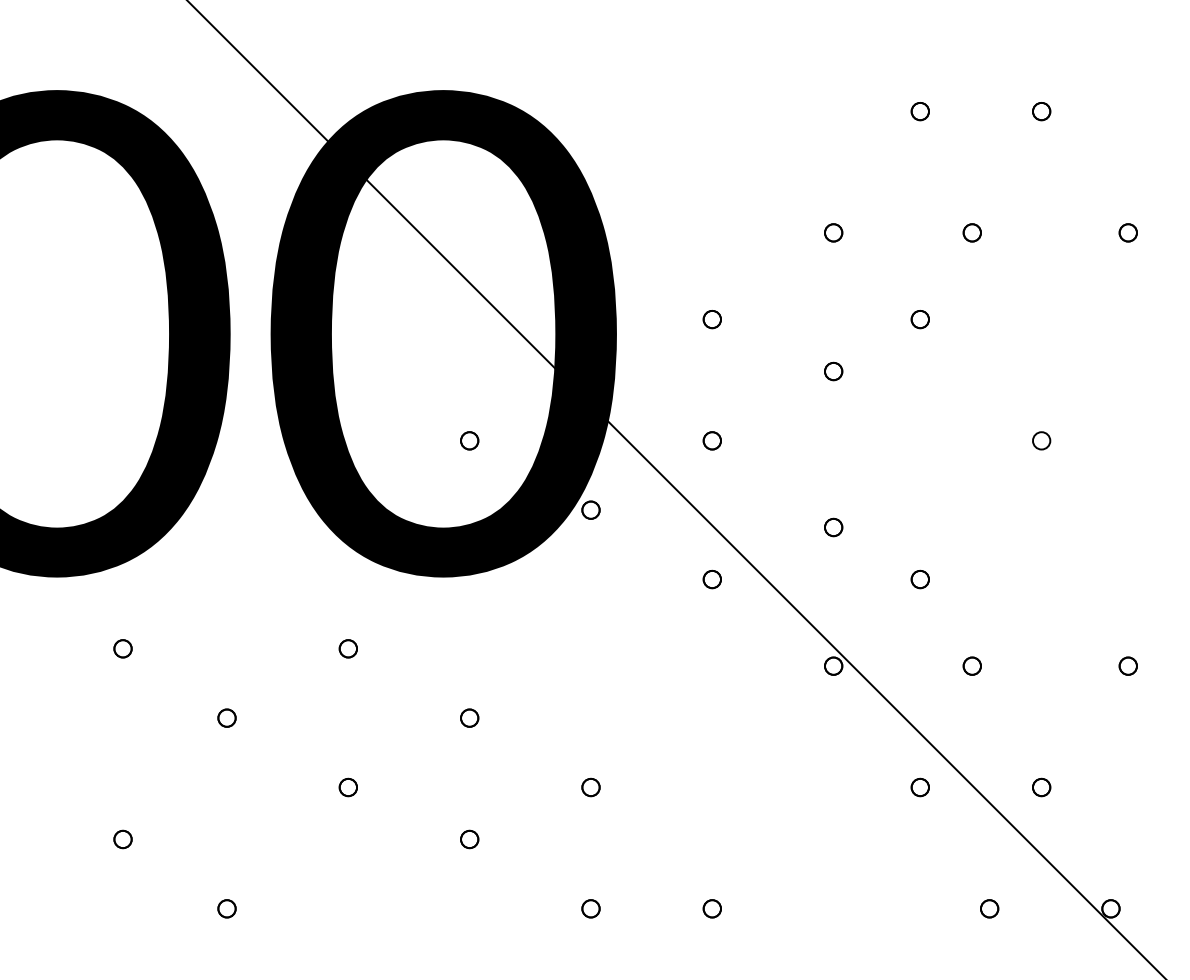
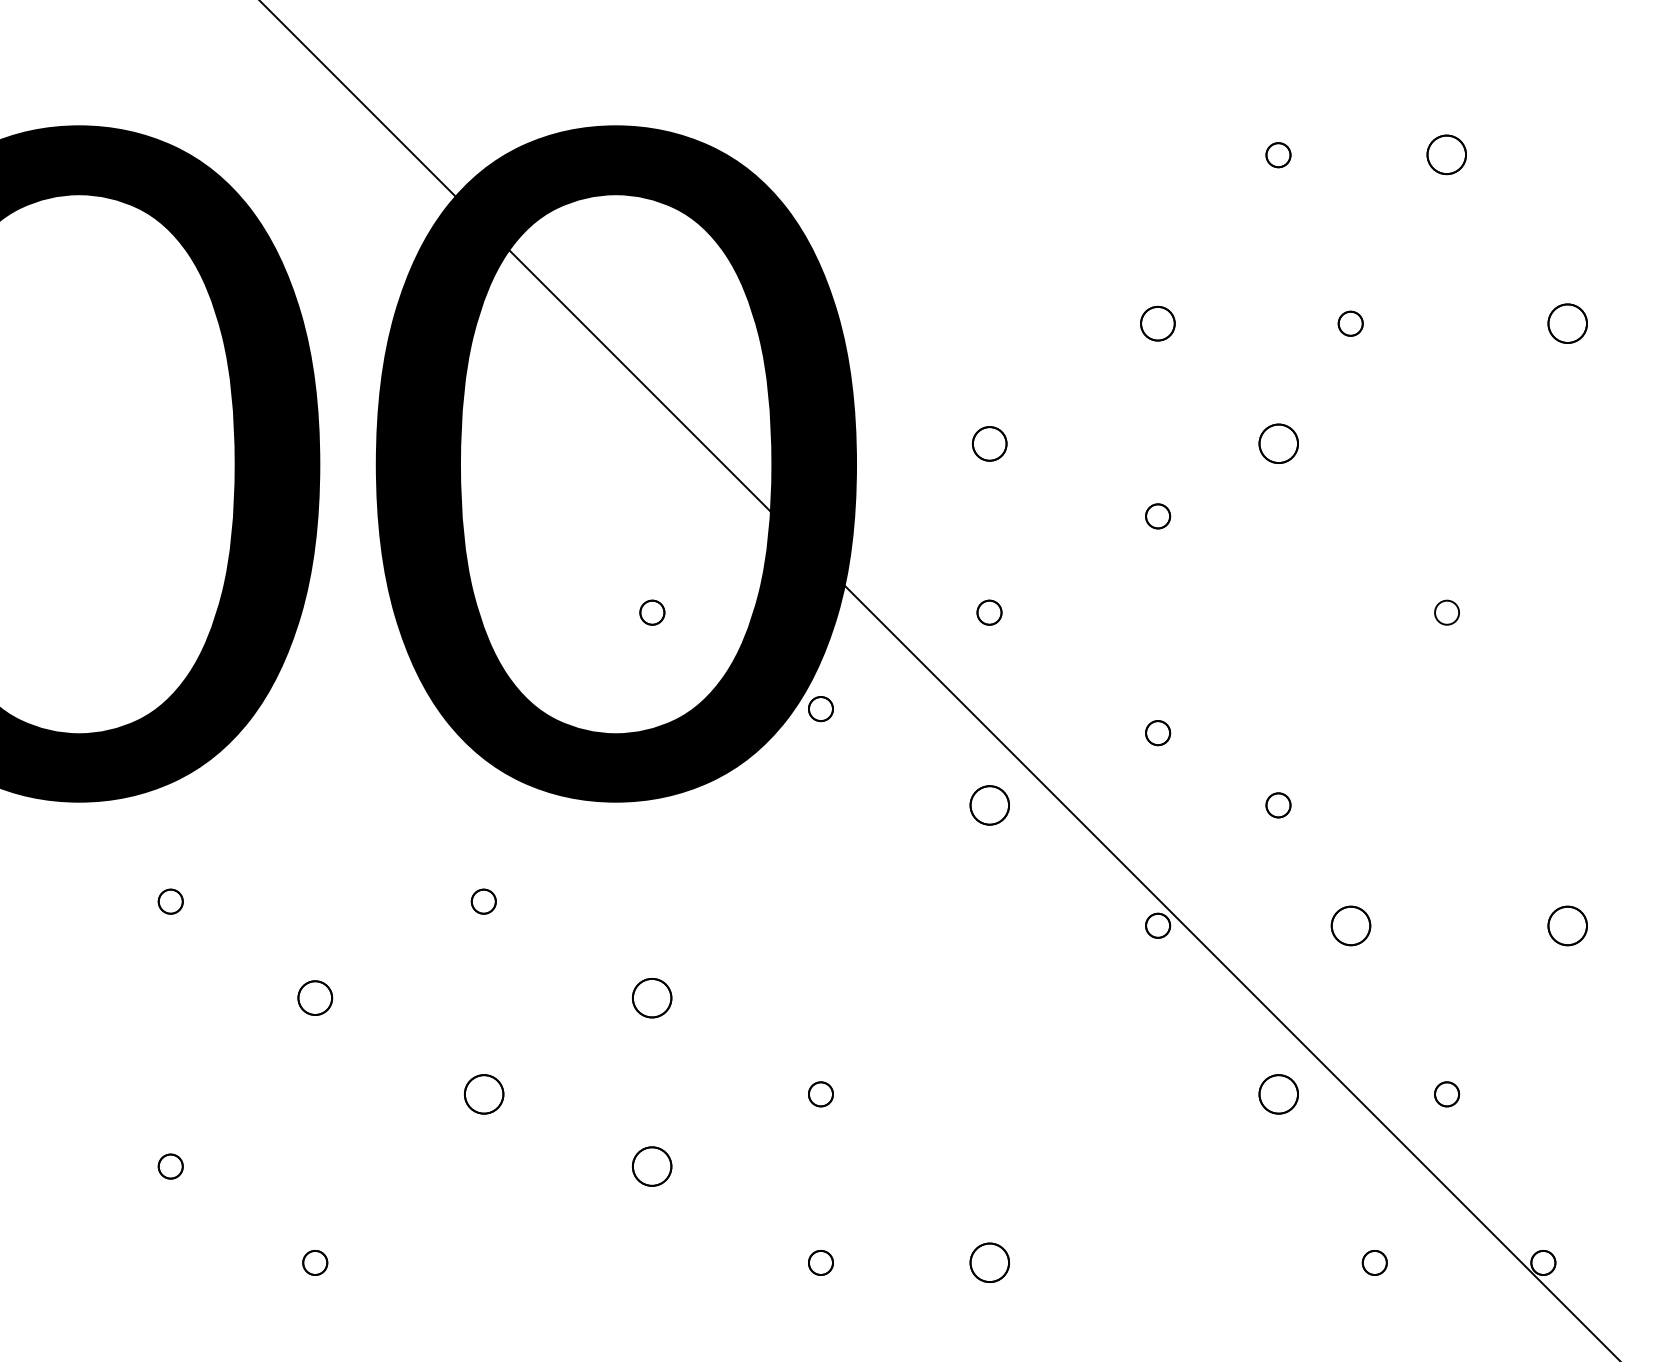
part: (1041, 111) -> (1446, 155), size x1.6
part: (833, 232) -> (1157, 323), size x1.4
part: (1127, 232) -> (1566, 323), size x1.6
part: (711, 319) -> (988, 444), size x1.4
part: (919, 319) -> (1277, 444), size x1.6
part: (711, 579) -> (988, 805), size x1.6
part: (971, 665) -> (1349, 924), size x1.6
part: (1127, 665) -> (1566, 924), size x1.6
part: (226, 717) -> (314, 997), size x1.4
part: (469, 717) -> (652, 997), size x1.6
part: (347, 787) -> (482, 1094), size x1.6
part: (919, 787) -> (1277, 1094), size x1.6
part: (469, 839) -> (652, 1166), size x1.6
part: (711, 908) -> (988, 1262), size x1.6

